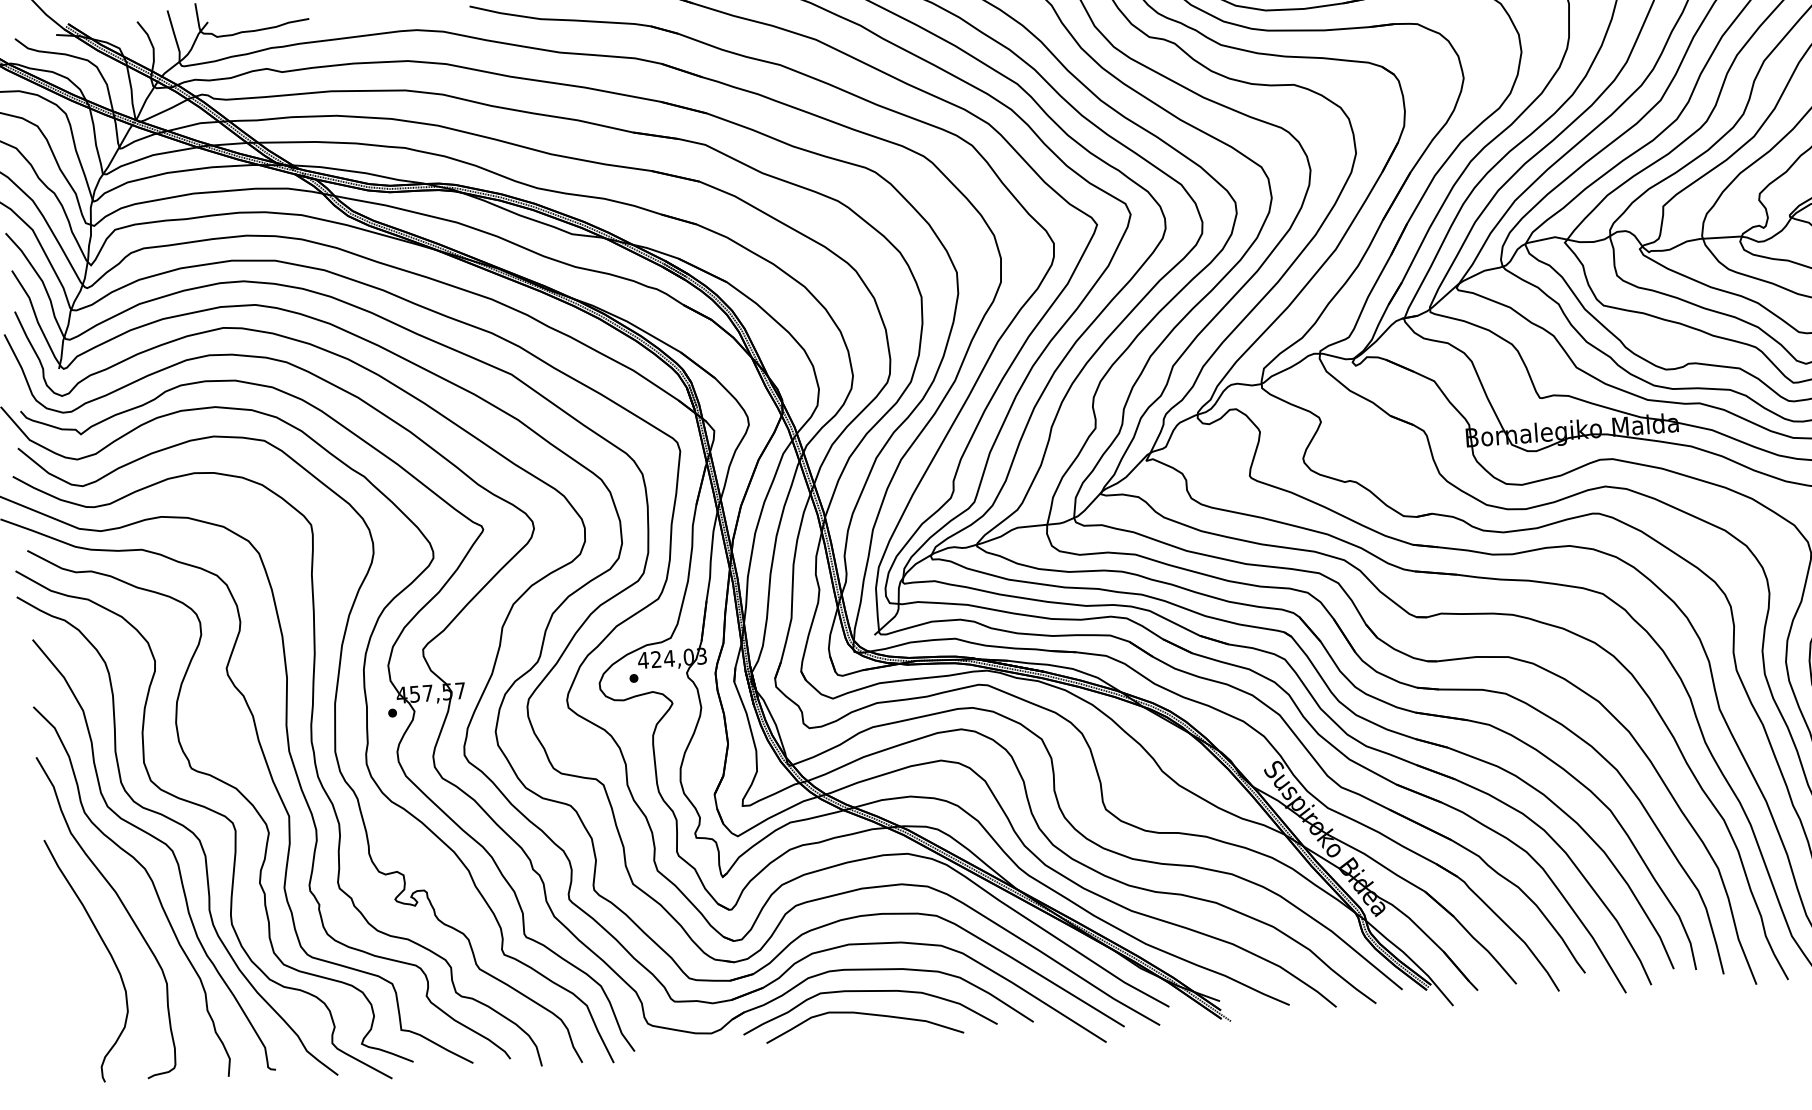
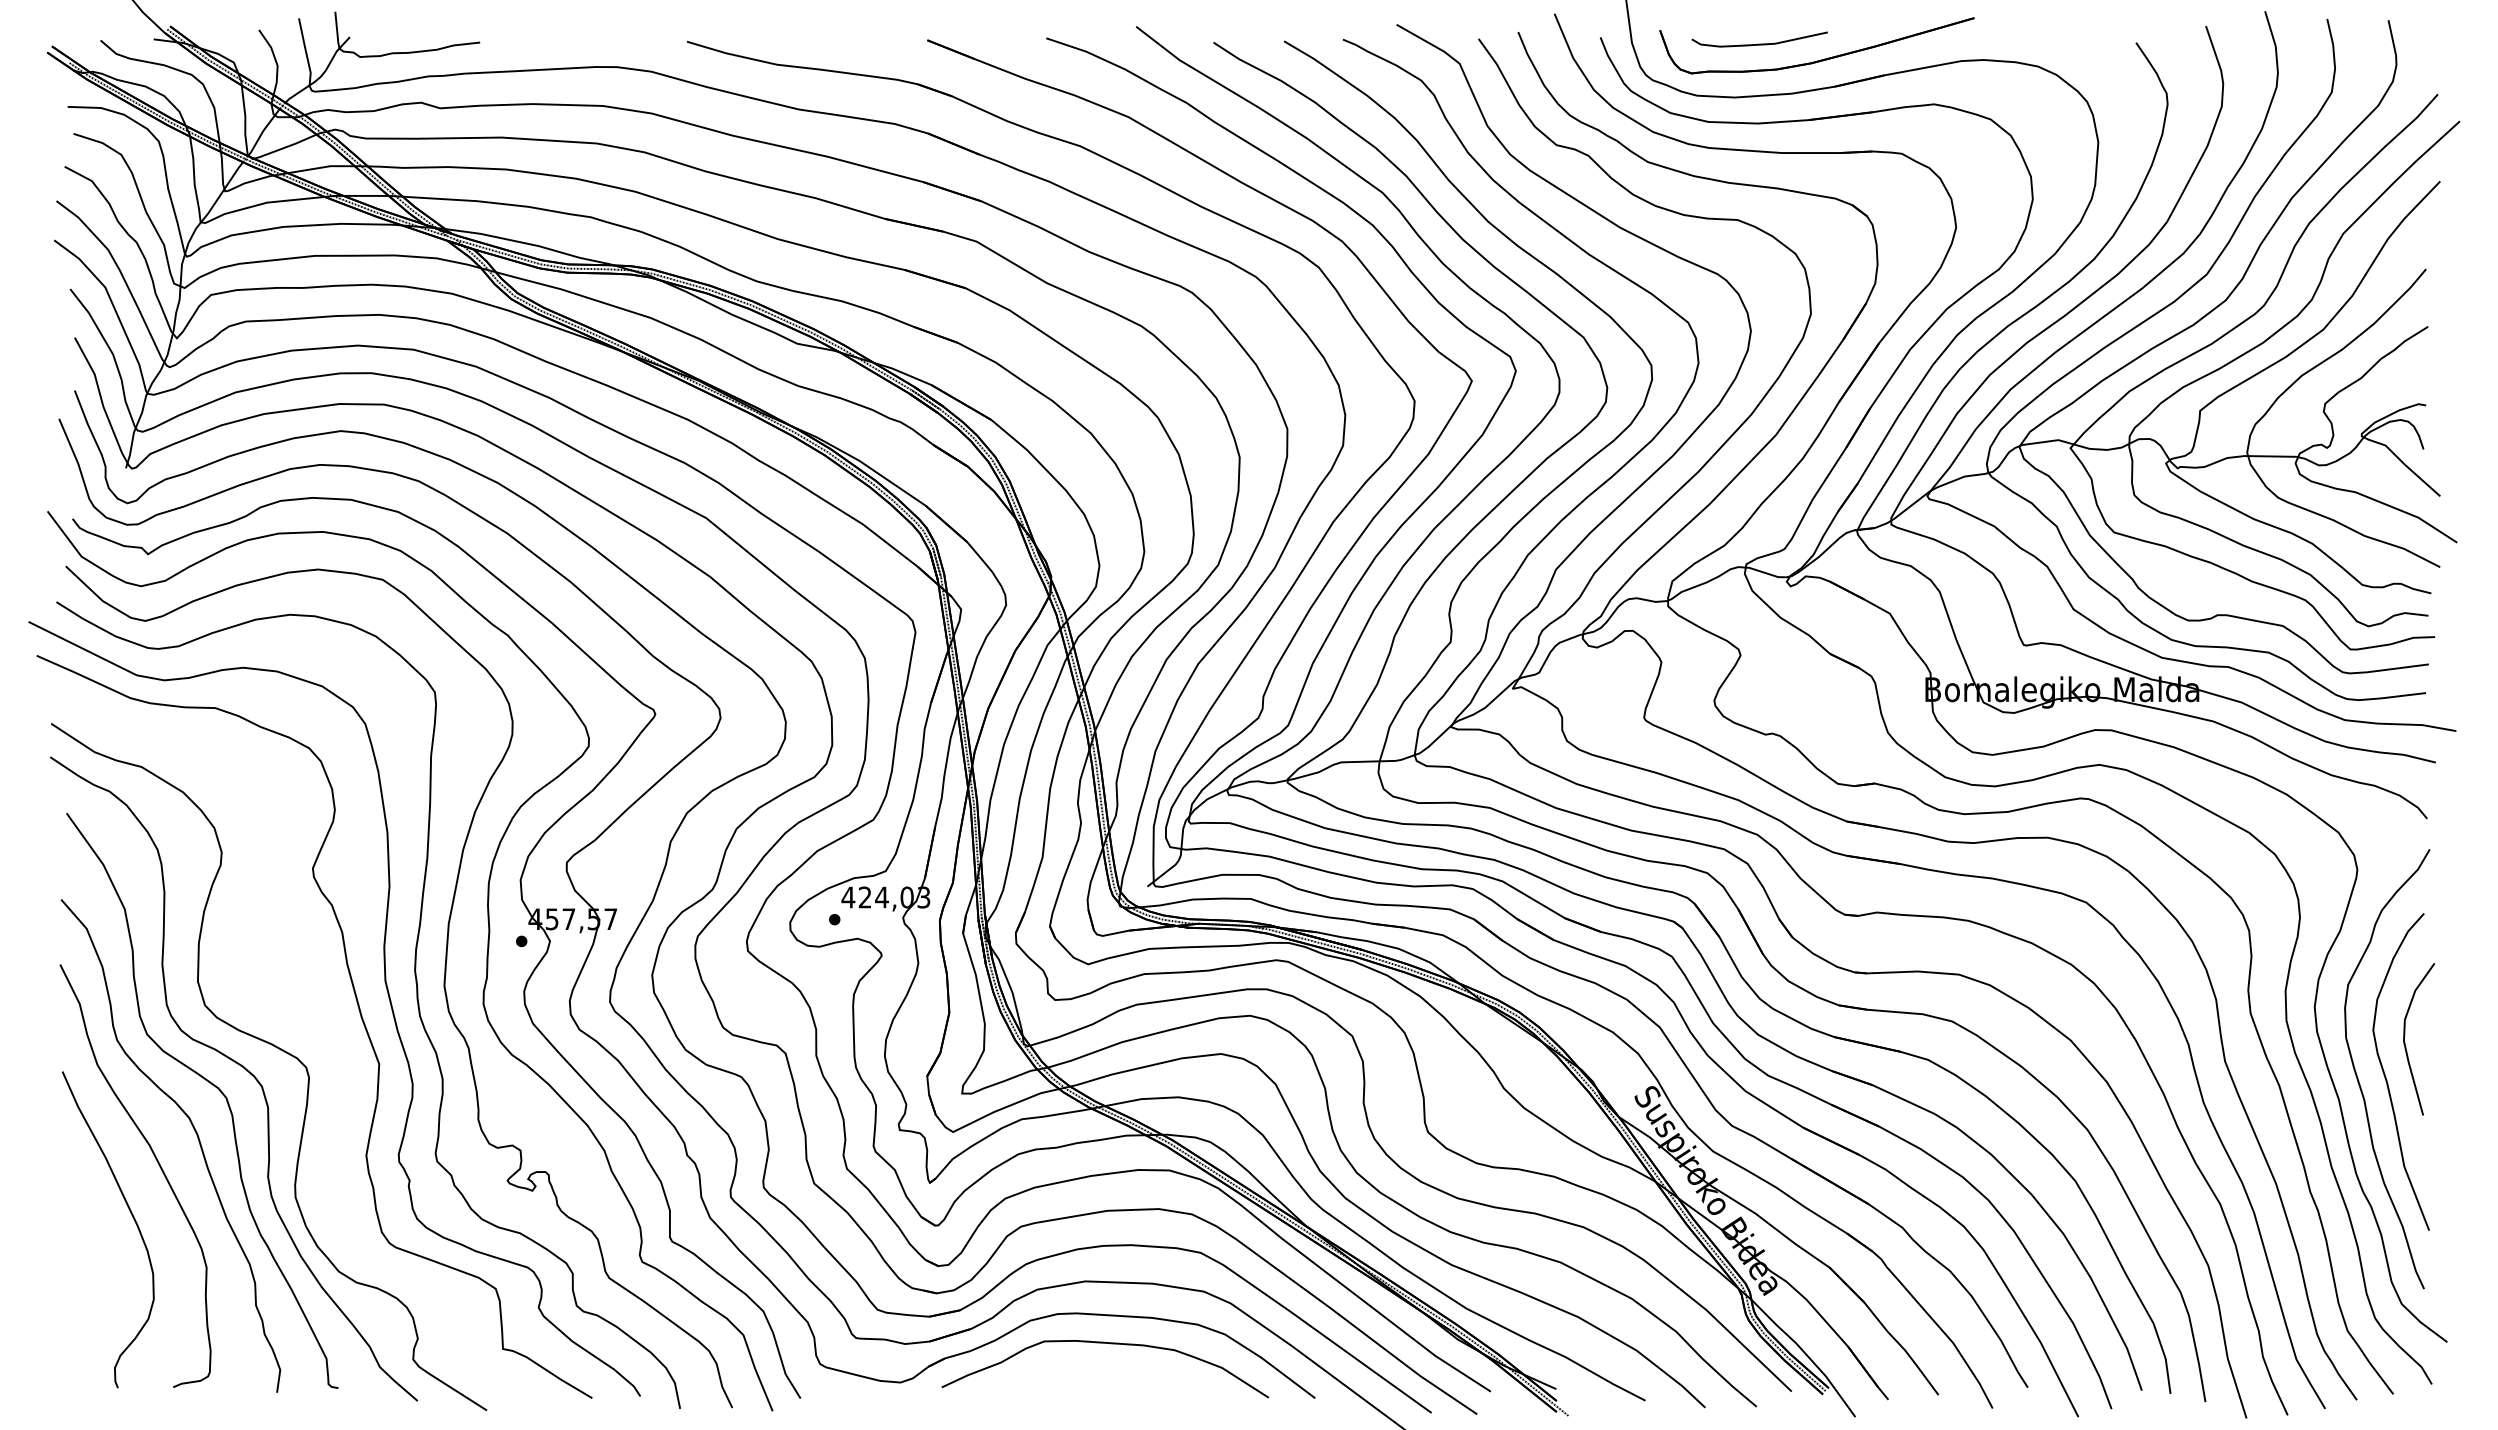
curve: (230, 786) -> (306, 1020), removed
curve: (866, 1015) -> (1101, 1373), removed

